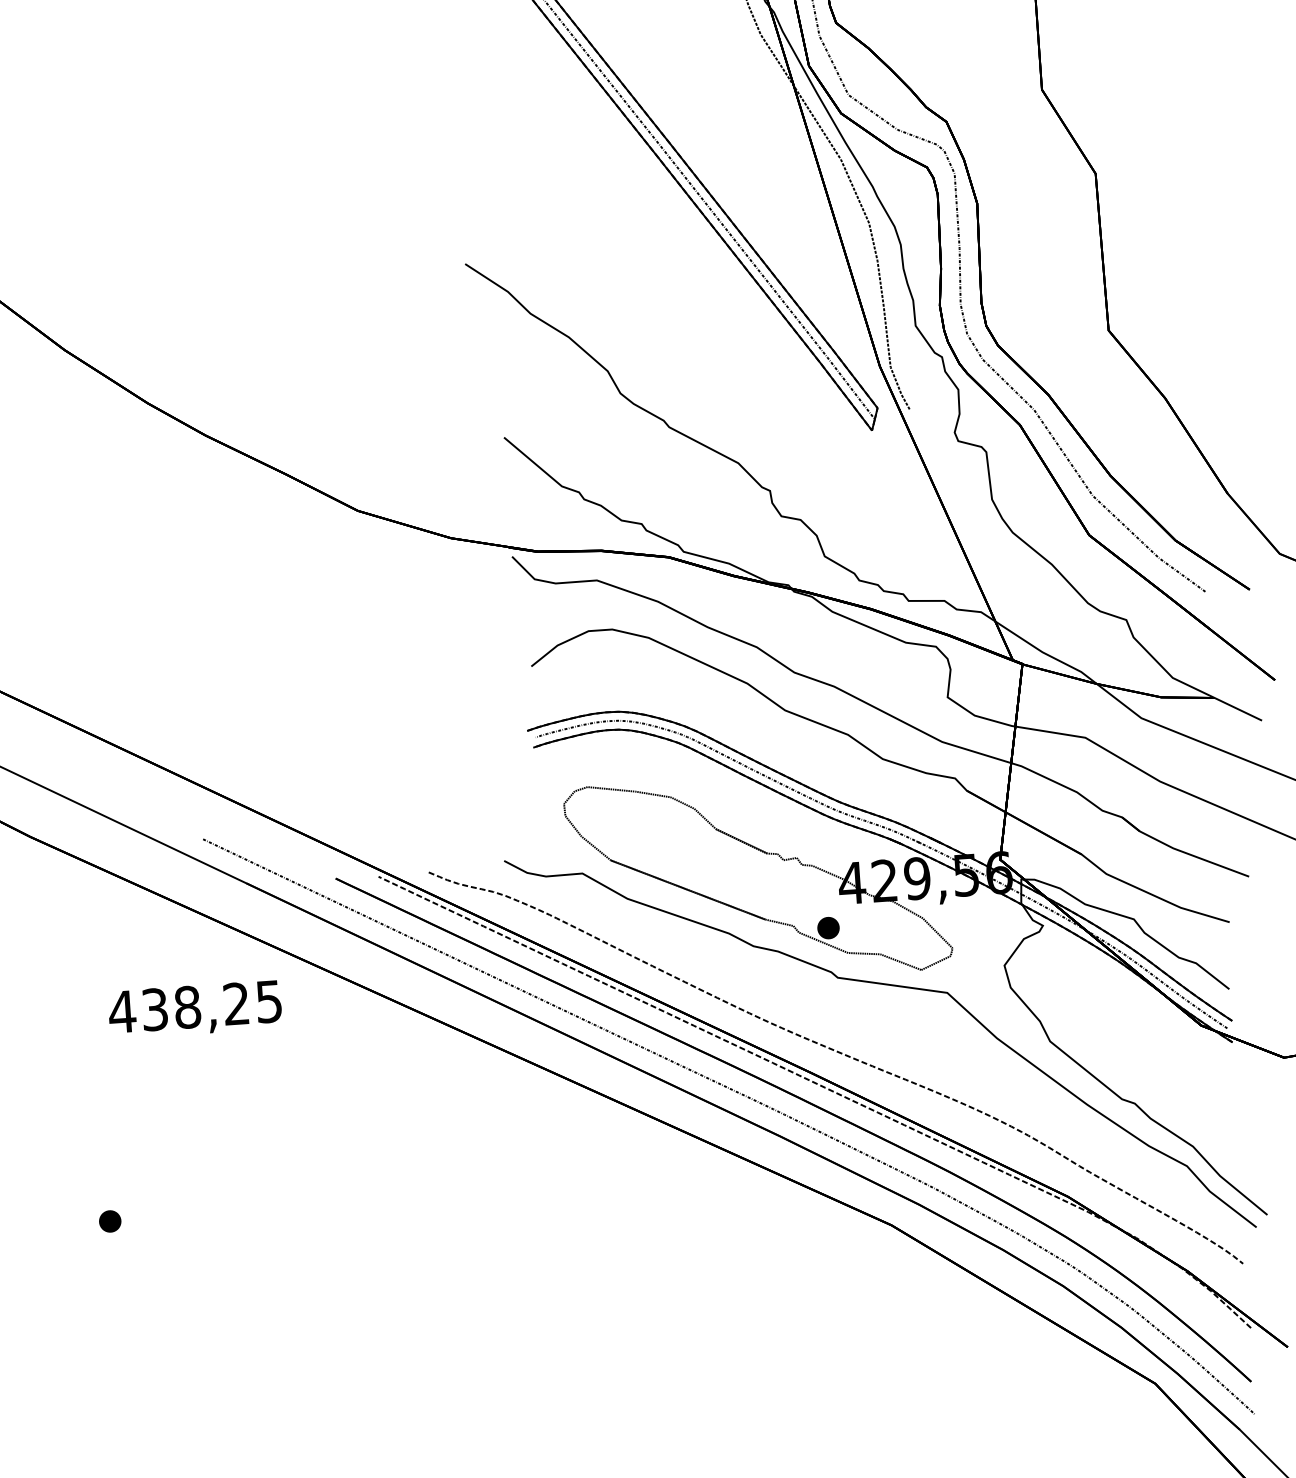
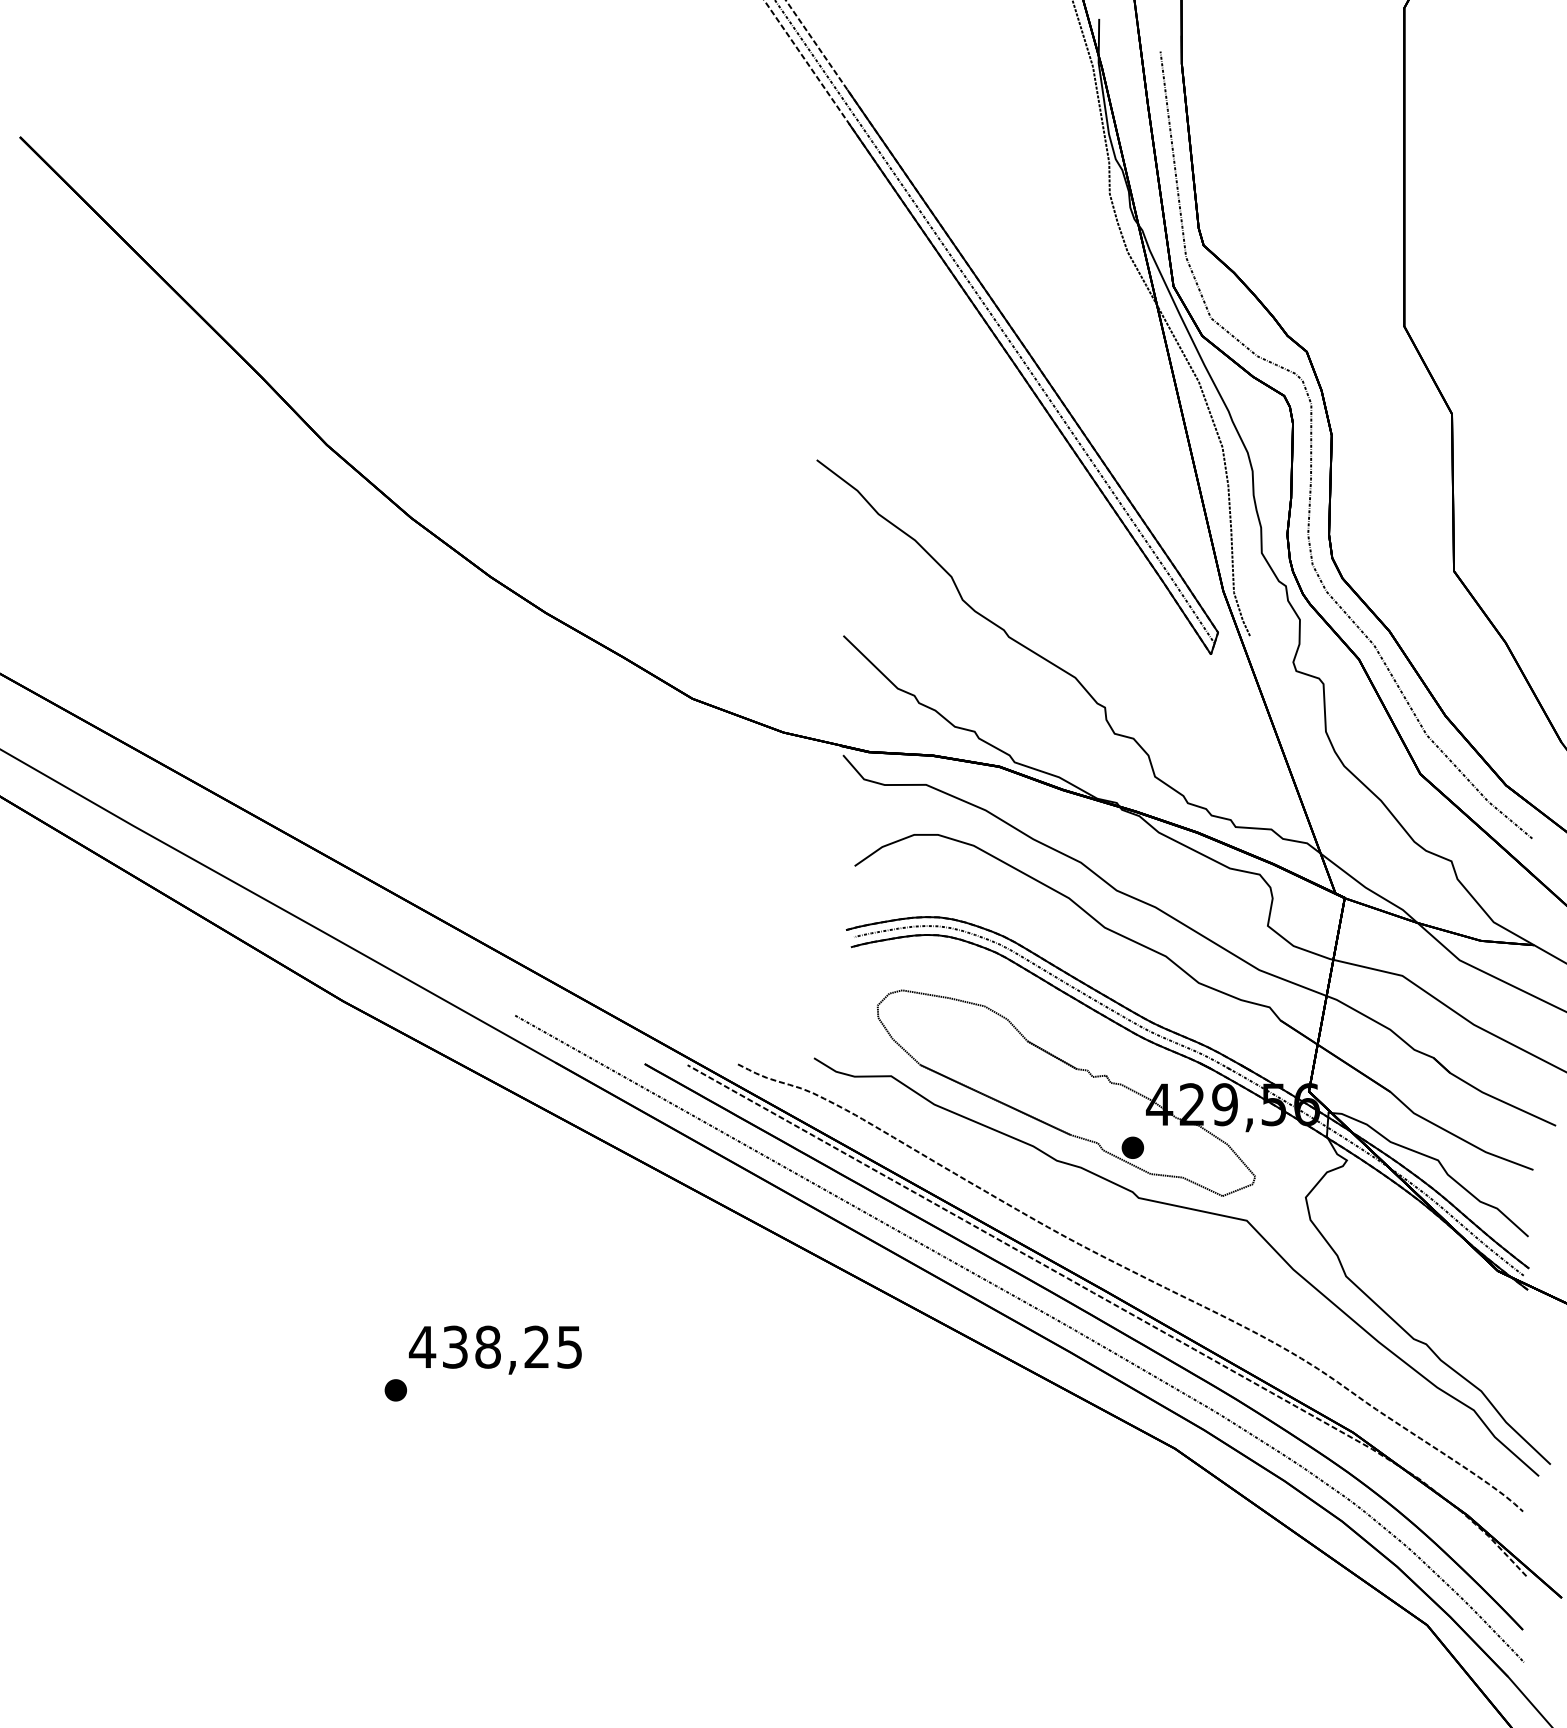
text: (195, 1009) -> (495, 1349), moved

